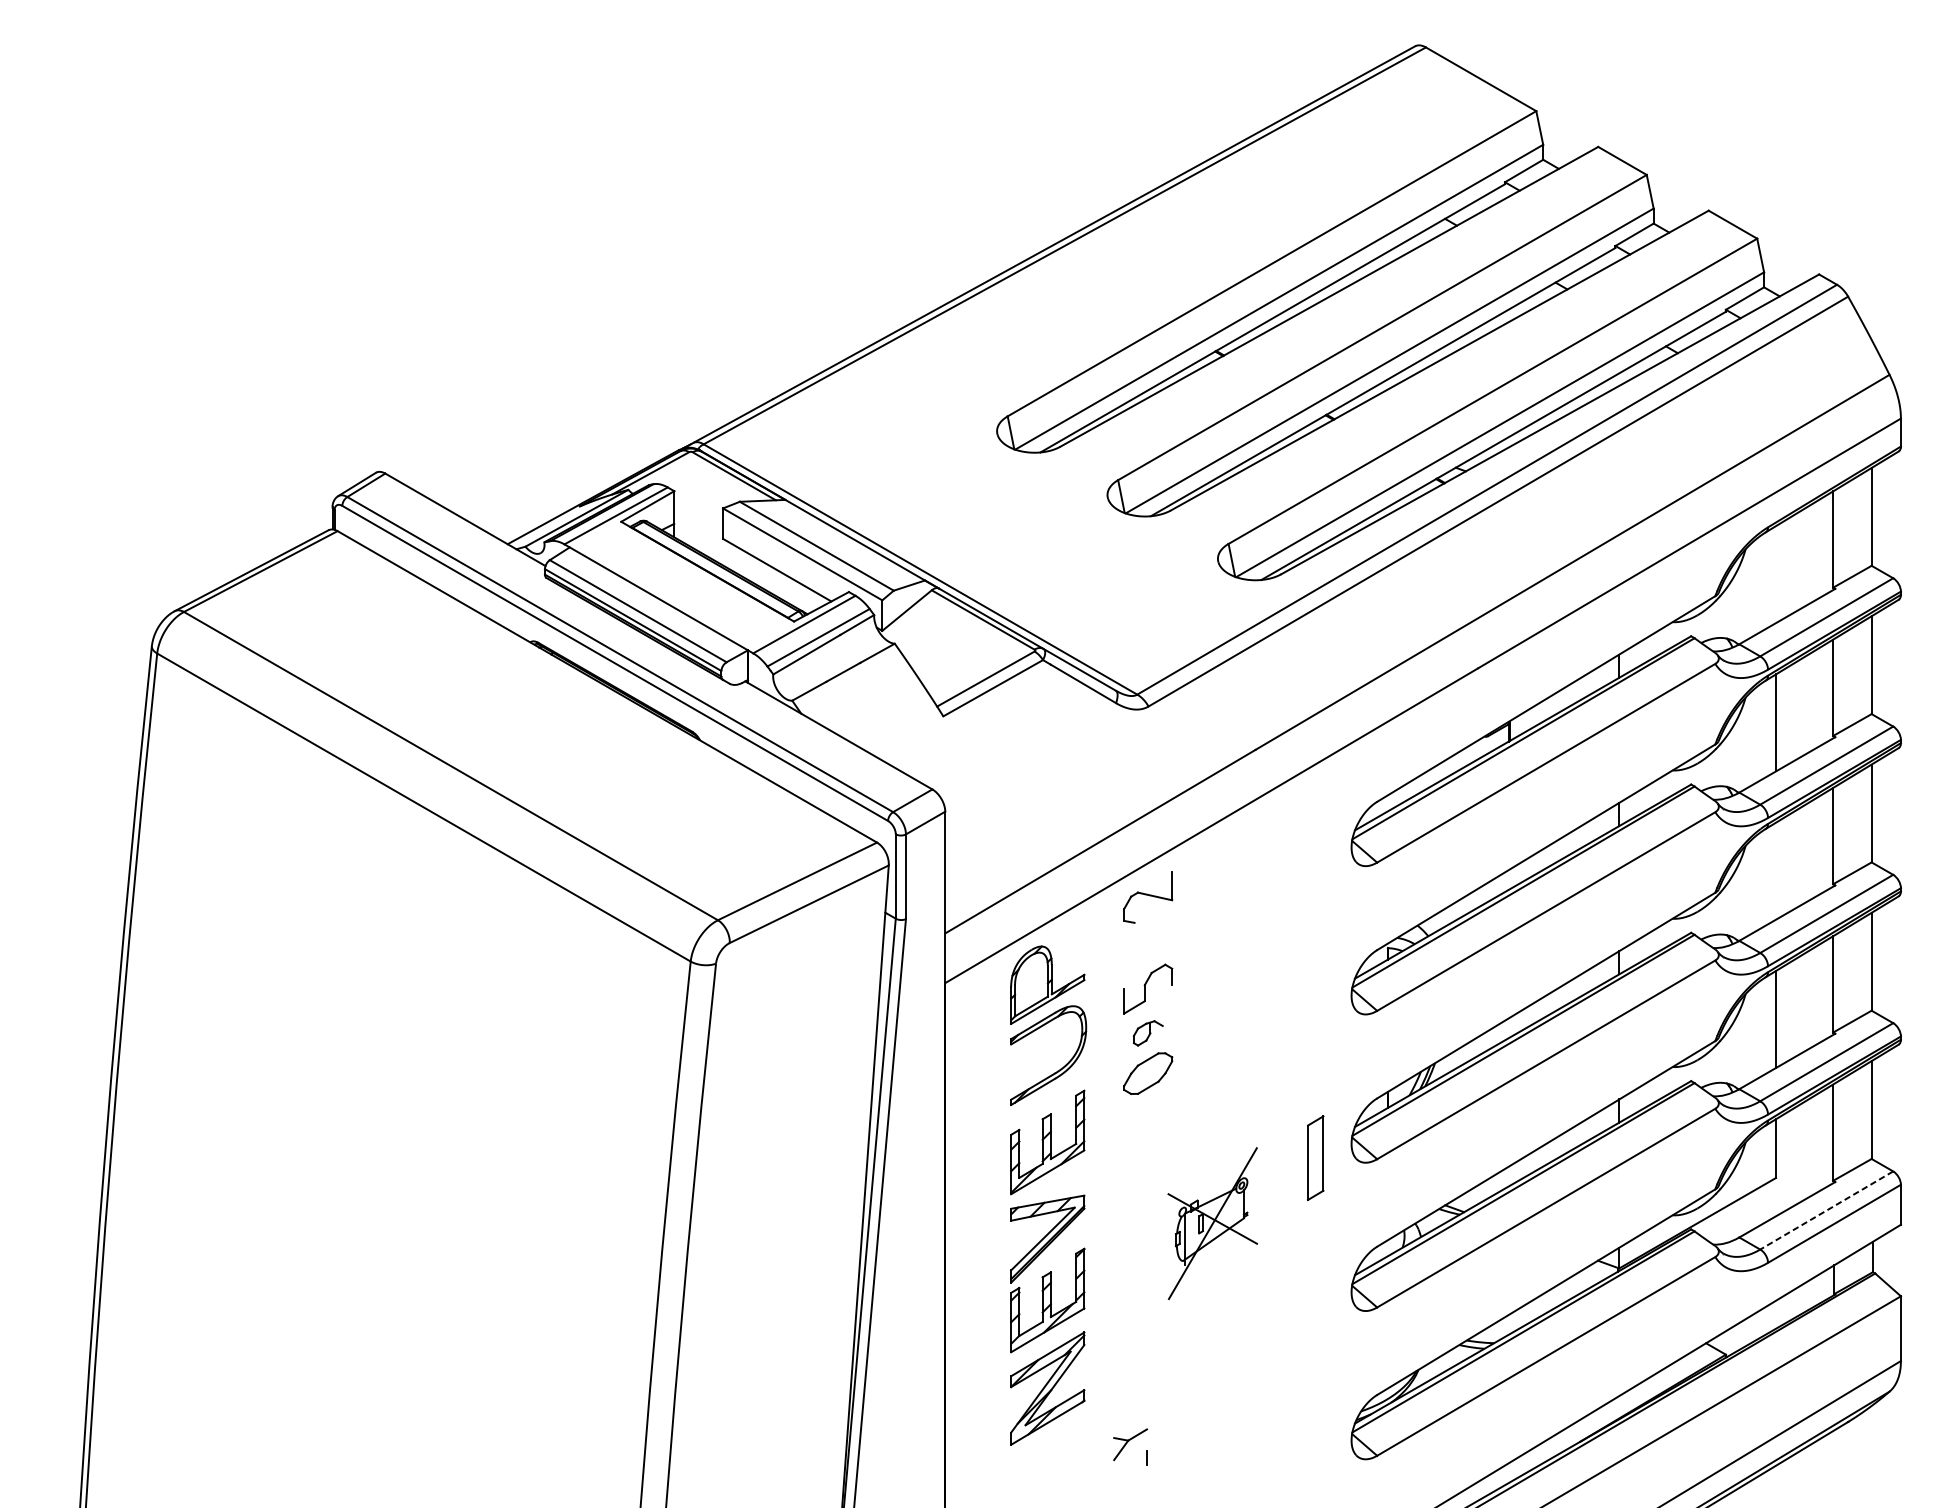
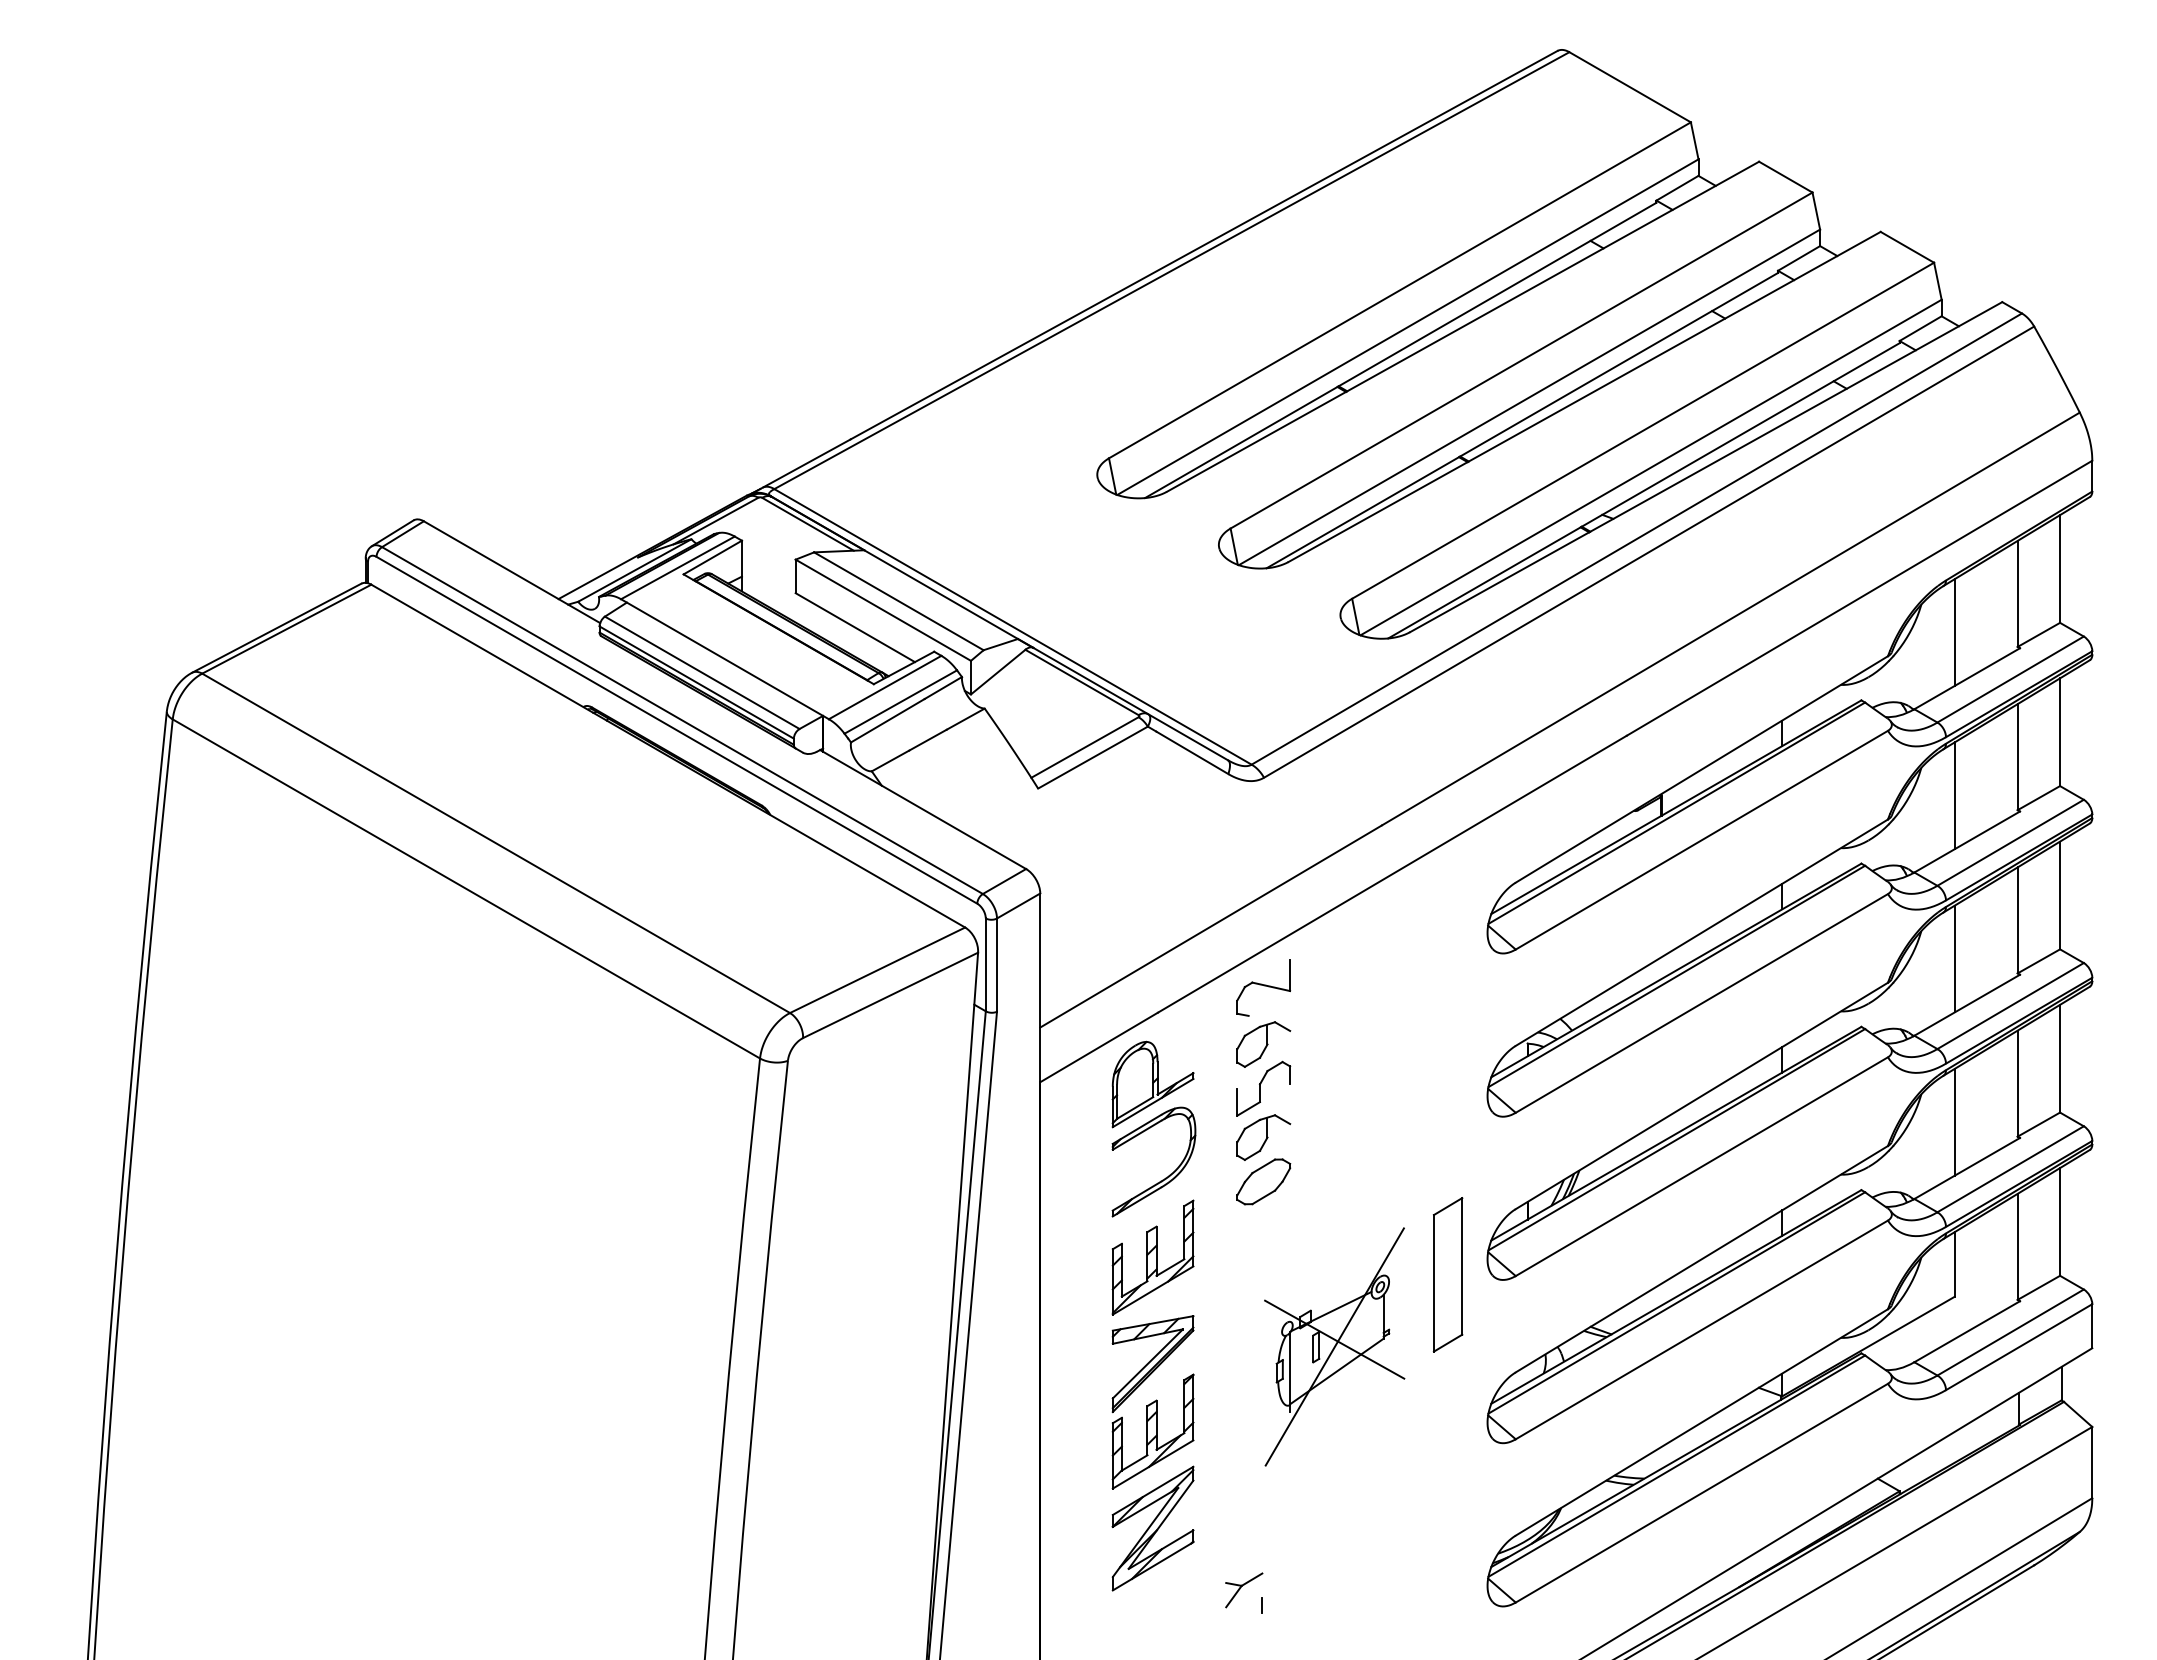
line: (1775, 574) -> (1954, 632), added
line: (1775, 870) -> (1954, 958), added
part: (1148, 948) -> (1263, 1044), added
part: (1148, 1033) -> (1263, 1137), size x1.67
part: (1315, 1157) -> (1447, 1274), size x1.67
line: (1826, 1210) -> (2010, 1332), dashed -> solid
part: (1212, 1223) -> (1334, 1346), size x1.43

